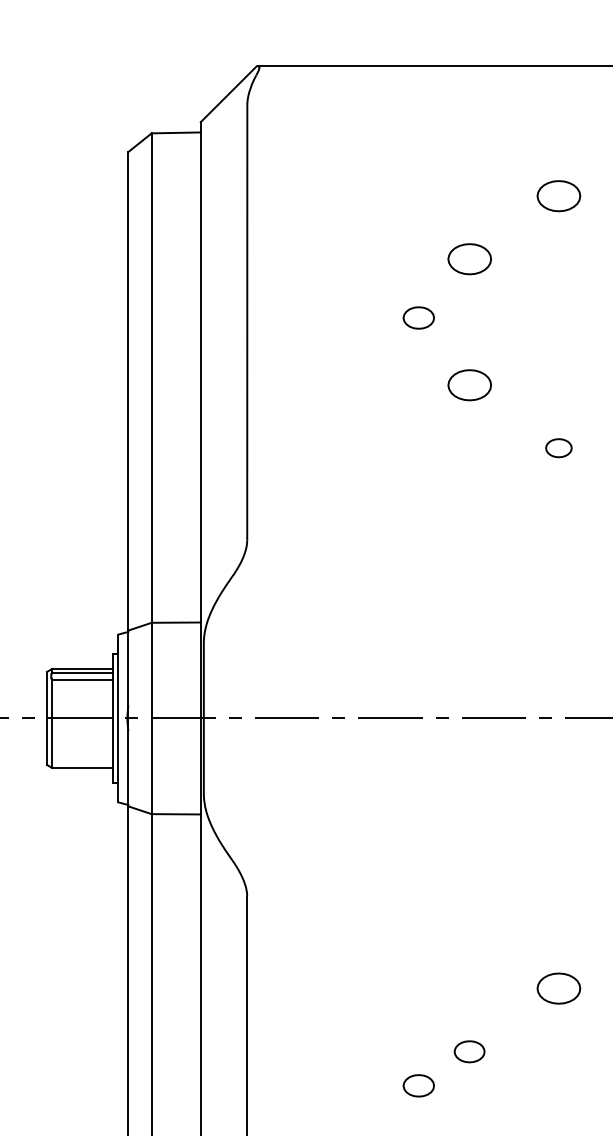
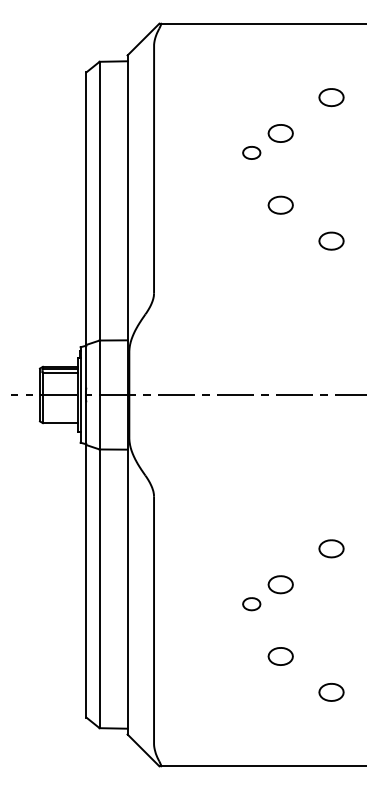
part: (418, 317) -> (251, 152), moved
part: (558, 447) -> (331, 240), size x1.67
part: (469, 1051) -> (280, 584), size x1.43

